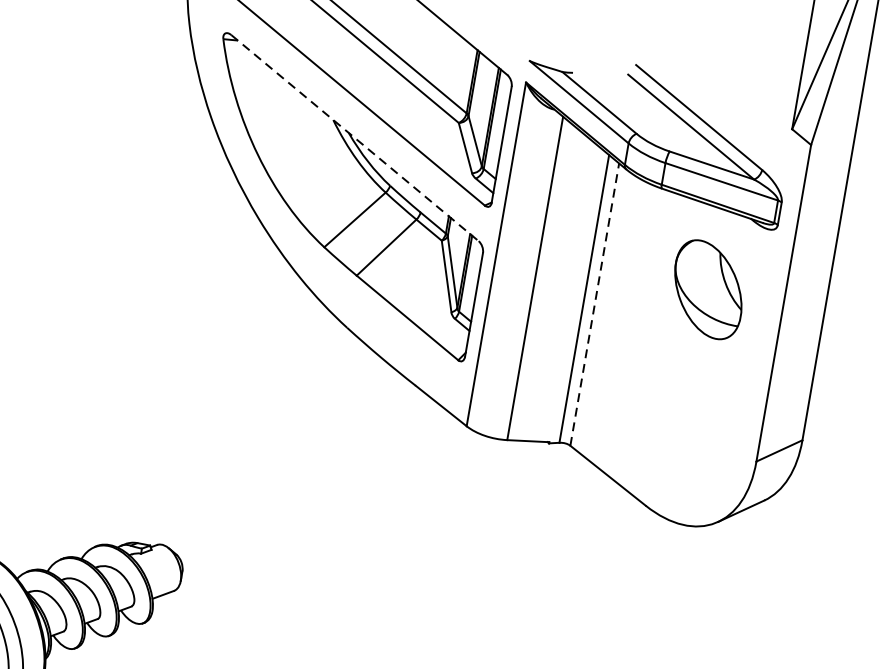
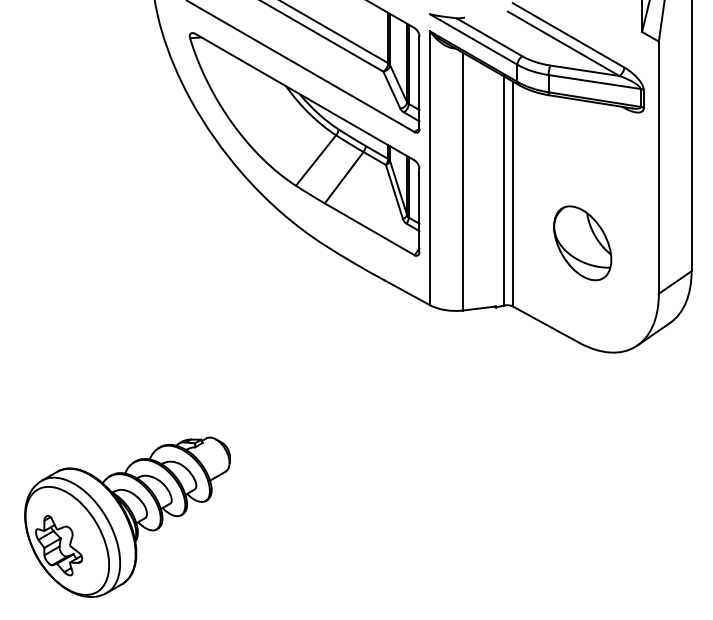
line: (355, 138) -> (305, 97), dashed -> solid
part: (708, 289) -> (582, 243), moved
line: (594, 303) -> (512, 193), dashed -> solid

